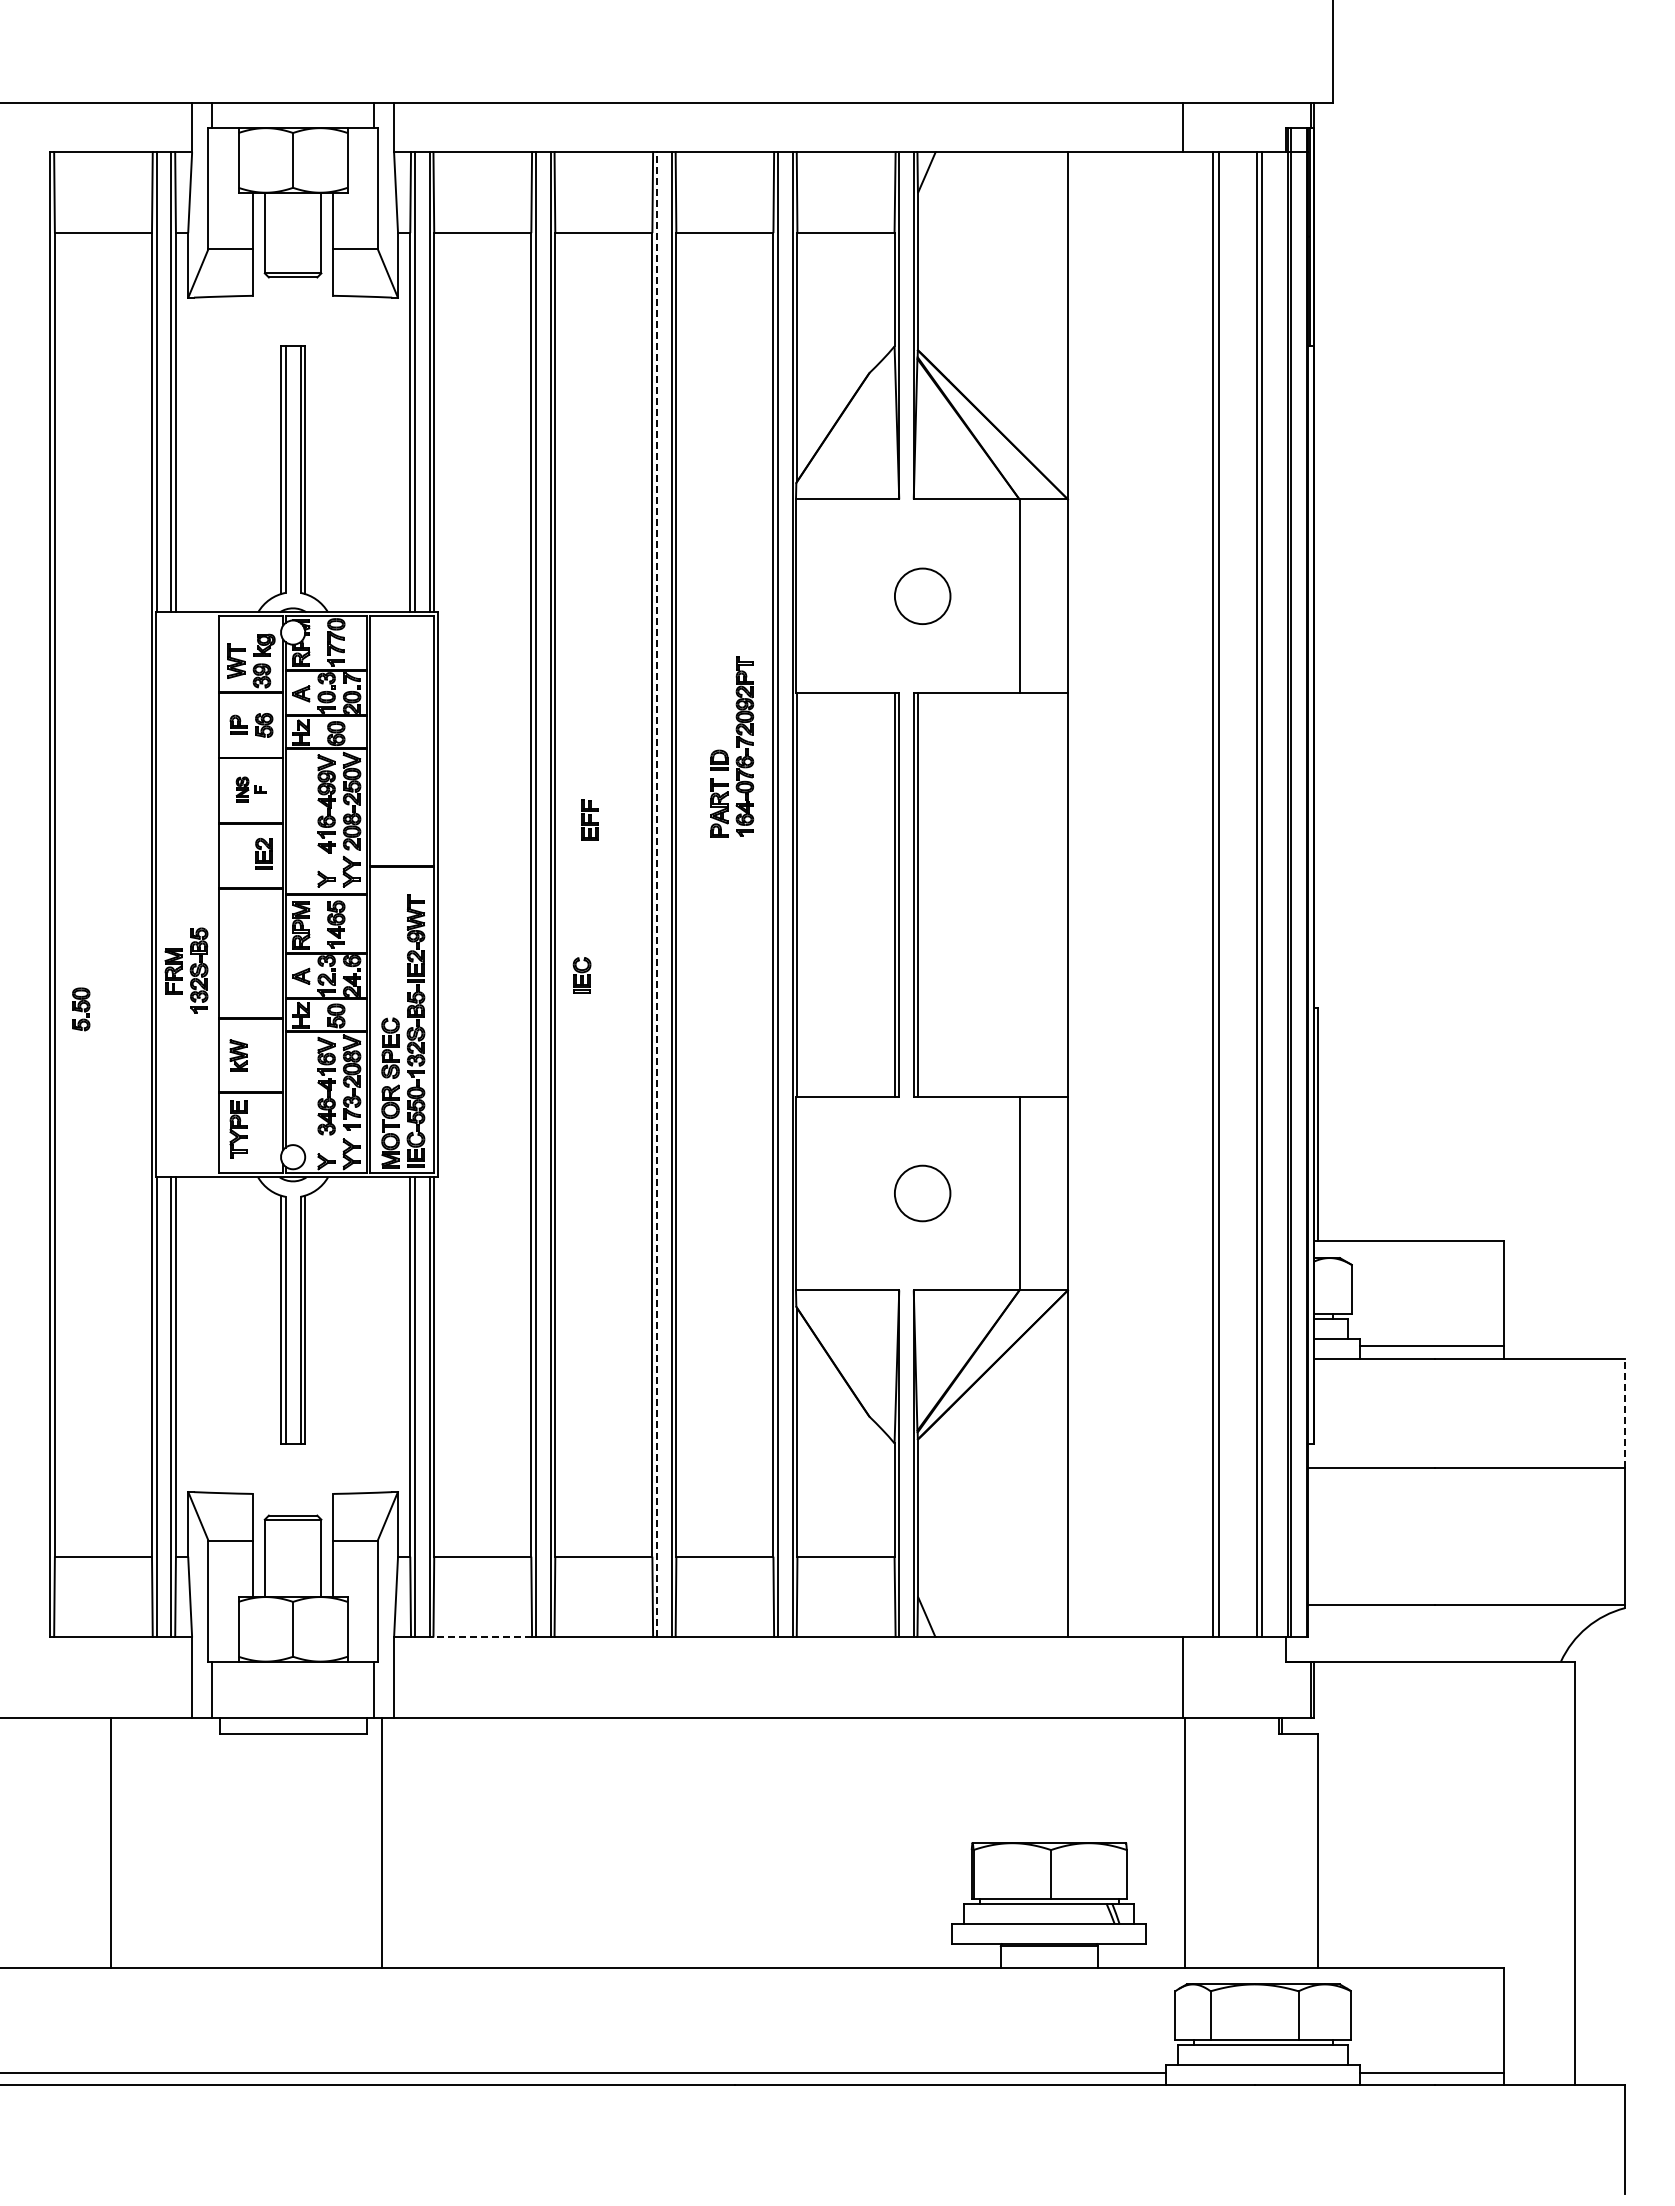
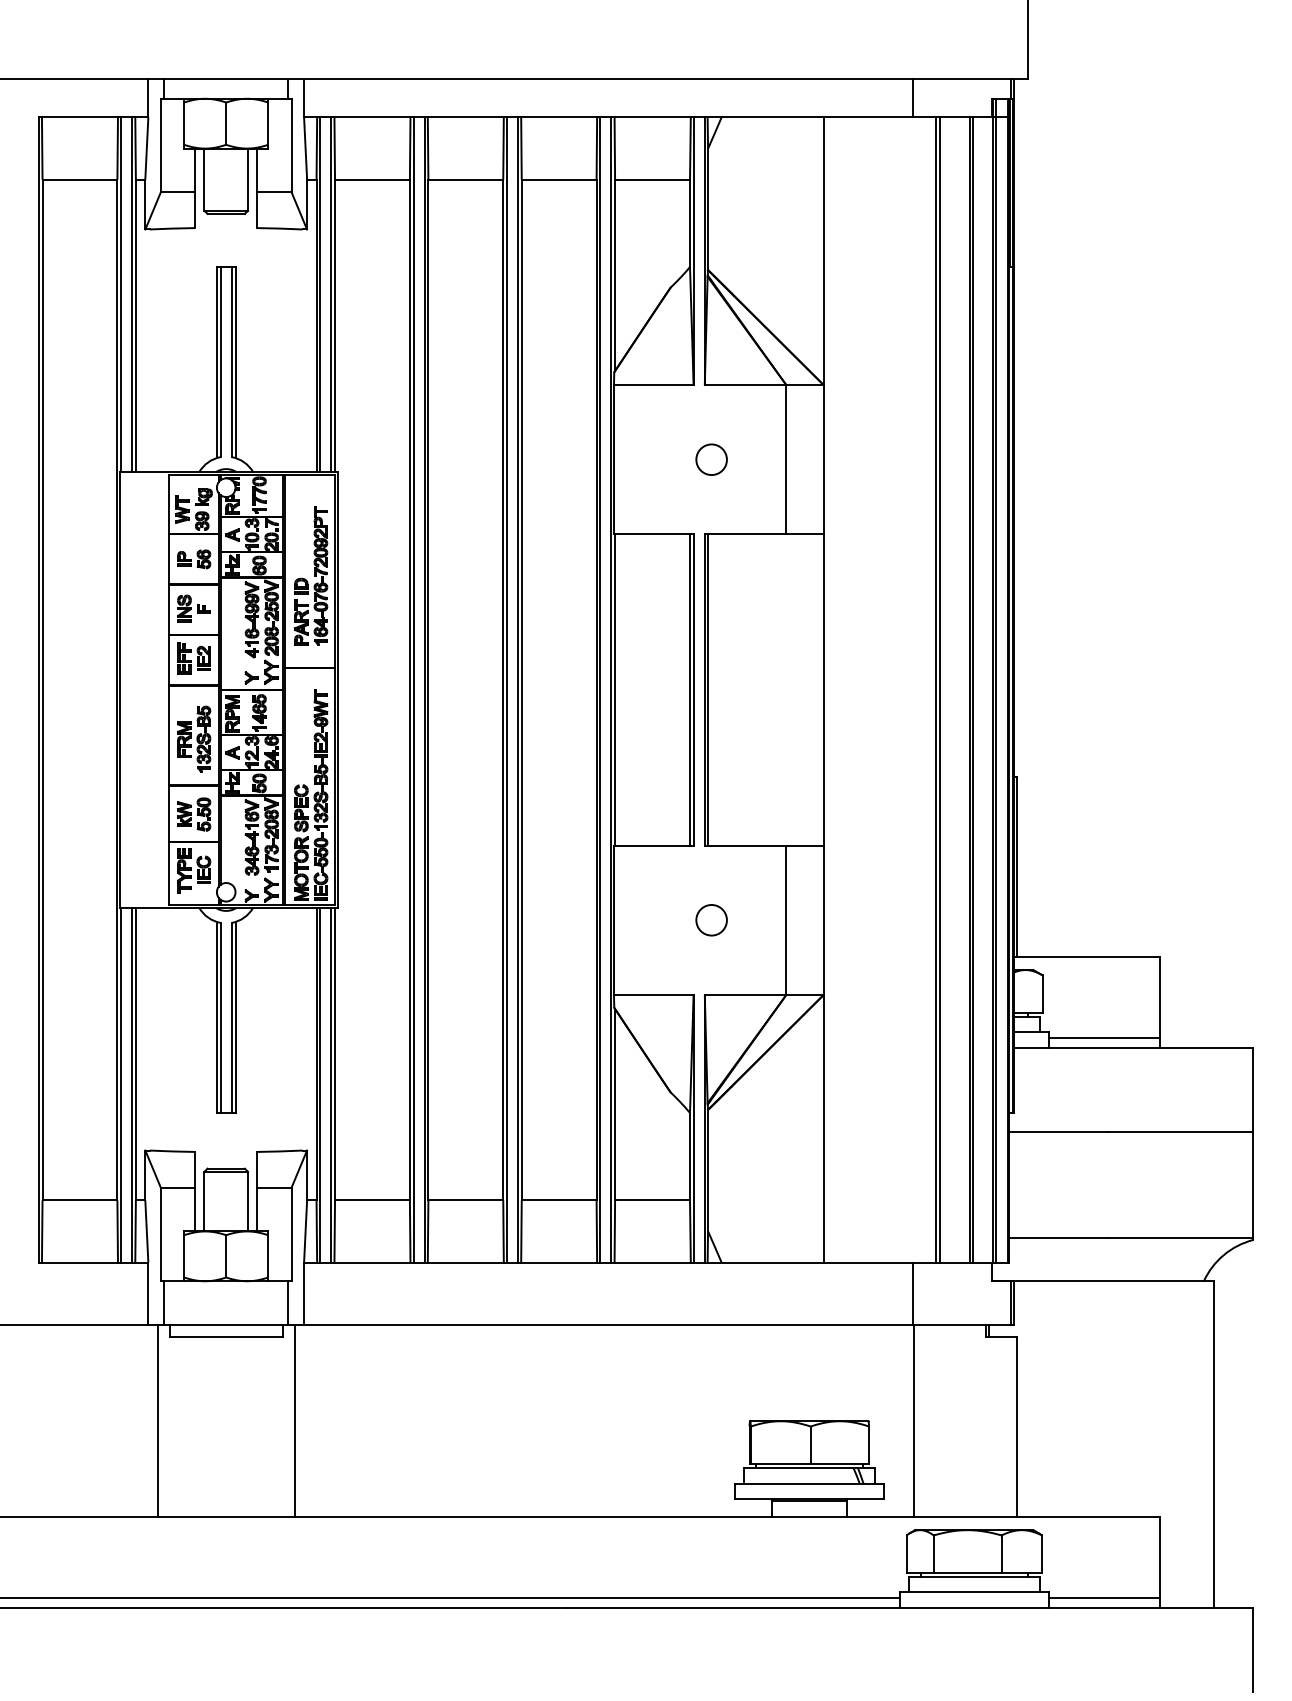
circle: (922, 595) -> (711, 459), size x0.71
part: (732, 746) -> (311, 575), moved
part: (250, 789) -> (193, 608), size x1.43
part: (589, 819) -> (184, 658), moved
line: (657, 894) -> (507, 689), dashed -> solid
part: (186, 970) -> (194, 739), moved
part: (581, 975) -> (203, 870), moved
part: (81, 1009) -> (204, 814), moved
circle: (922, 1193) -> (711, 920), size x0.71
line: (1624, 1412) -> (1252, 1089), dashed -> solid
line: (482, 1637) -> (372, 1262), dashed -> solid
line: (111, 1842) -> (157, 1420), moved

